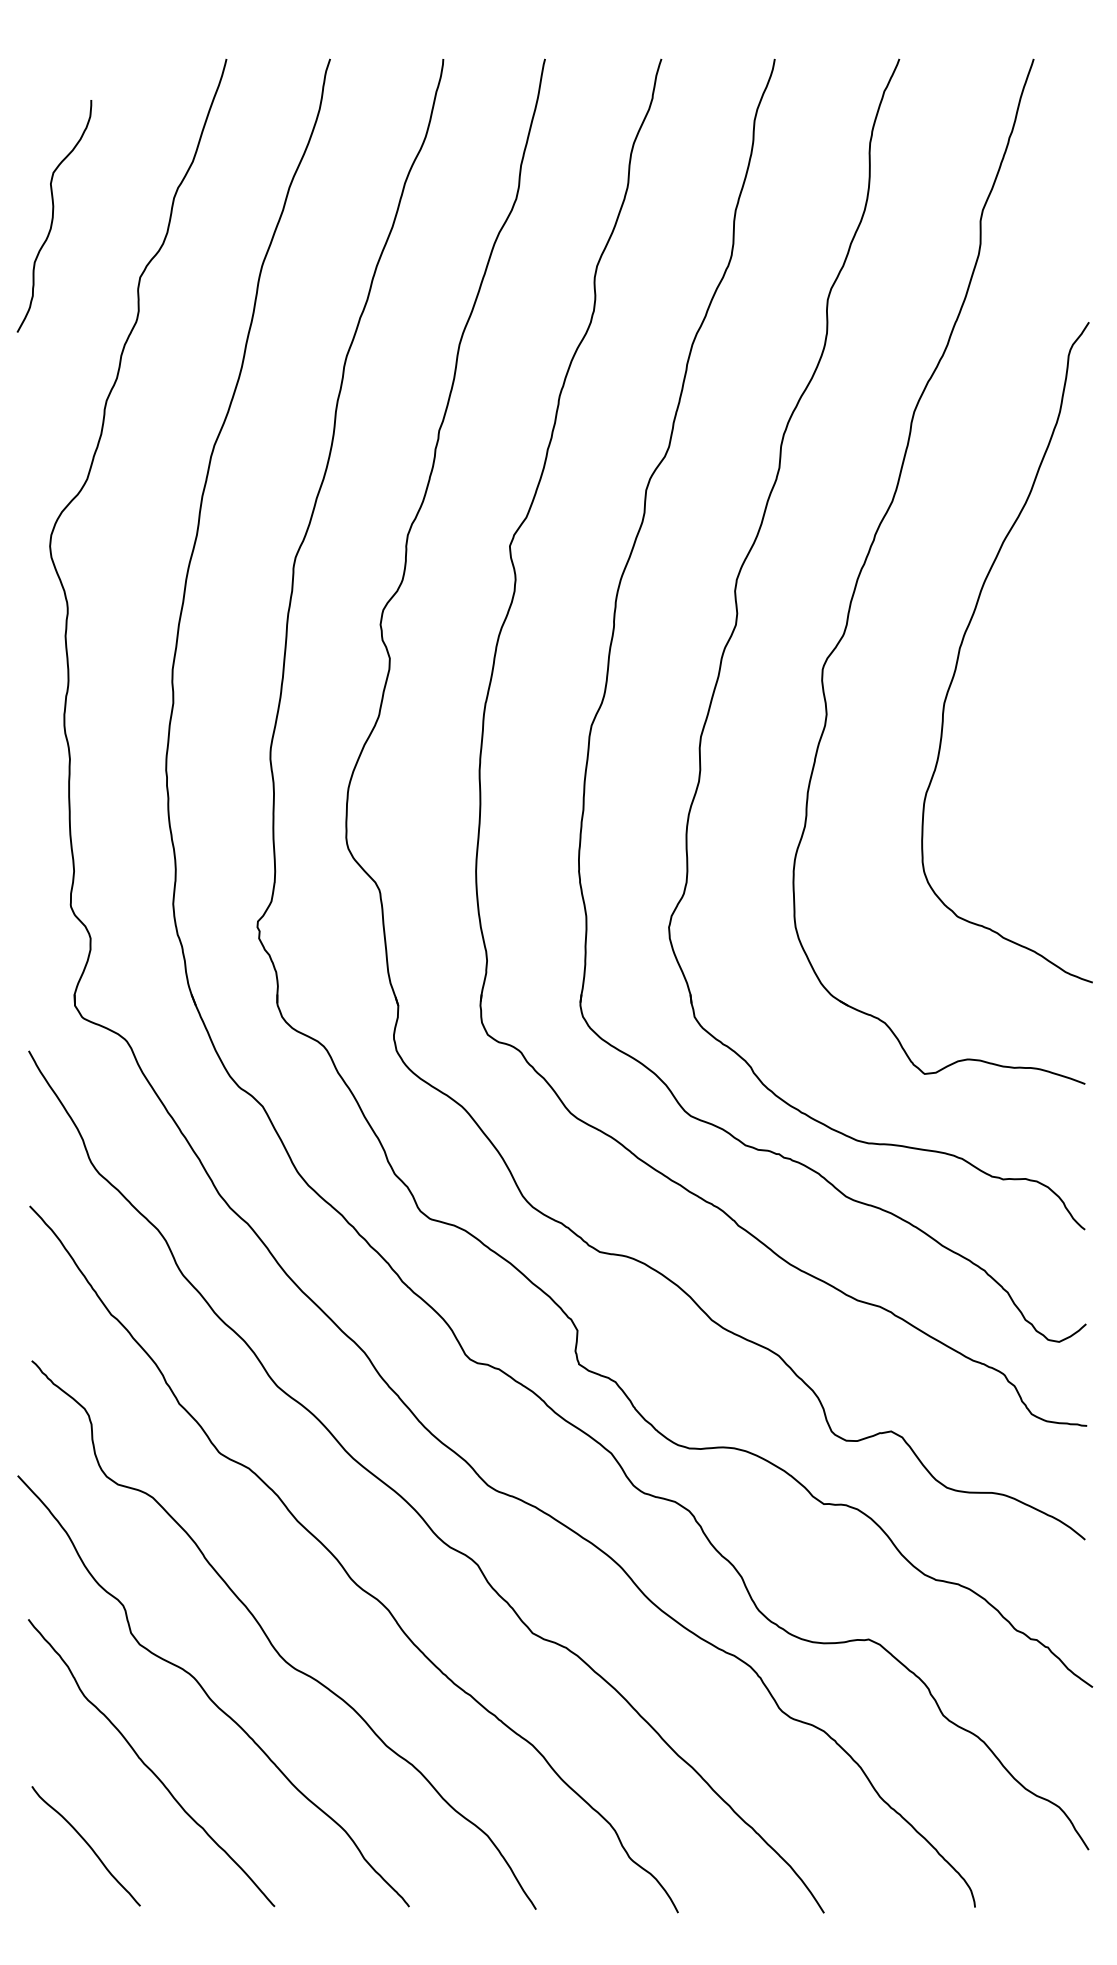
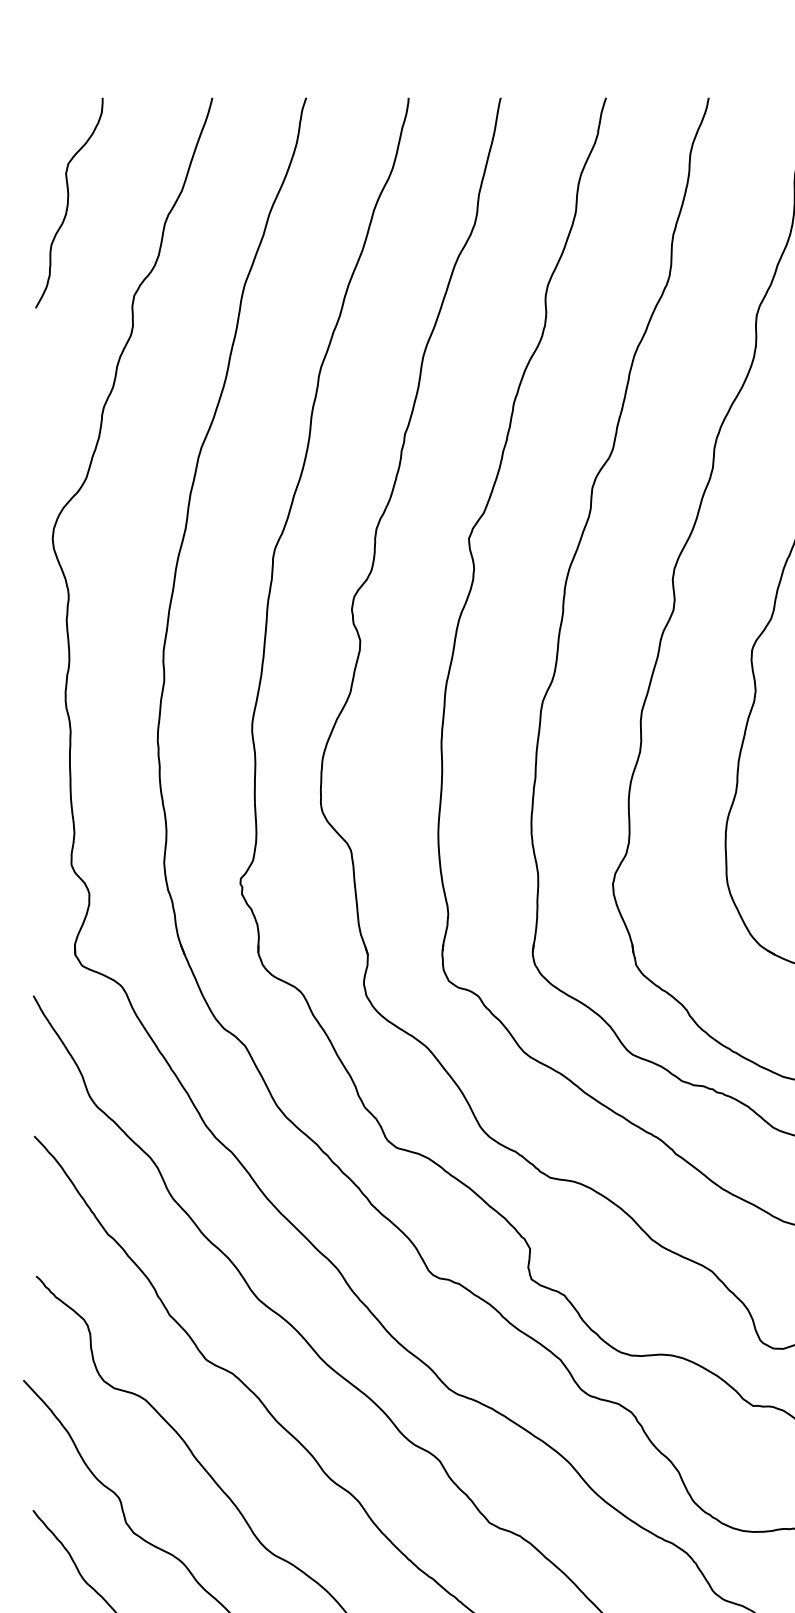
curve: (53, 216) -> (68, 203), moved

